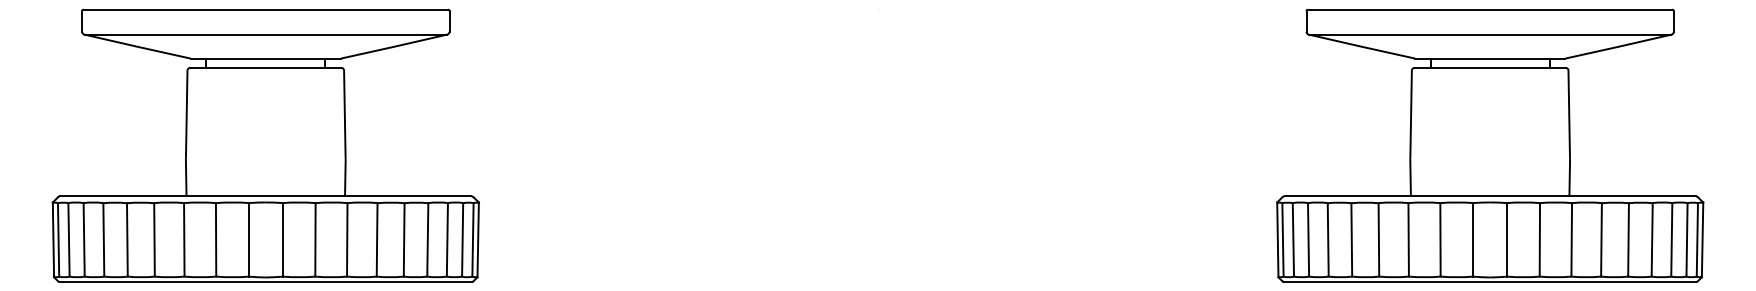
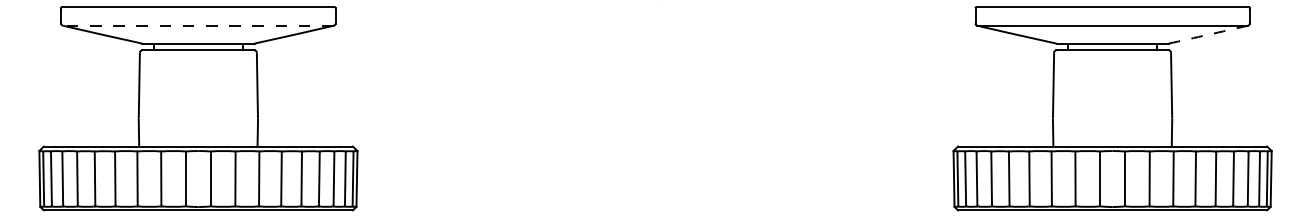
line: (264, 34) -> (197, 25), solid -> dashed
arc: (1618, 46) -> (1208, 34), solid -> dashed

